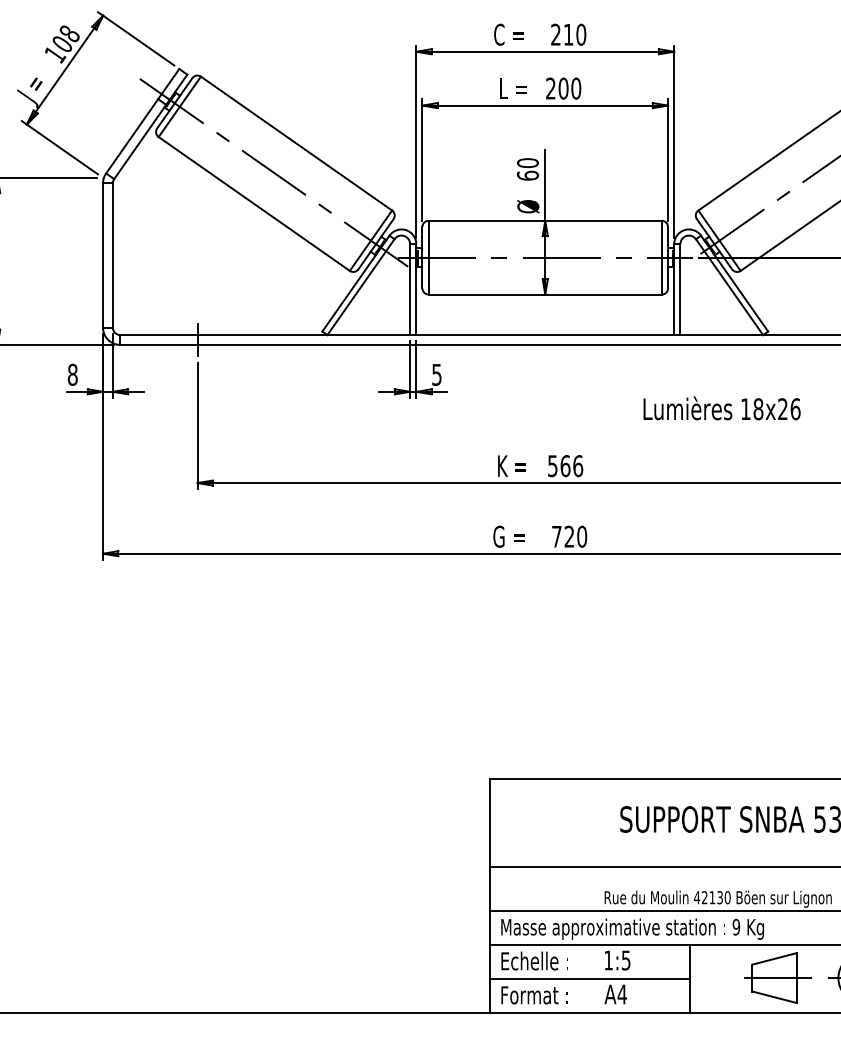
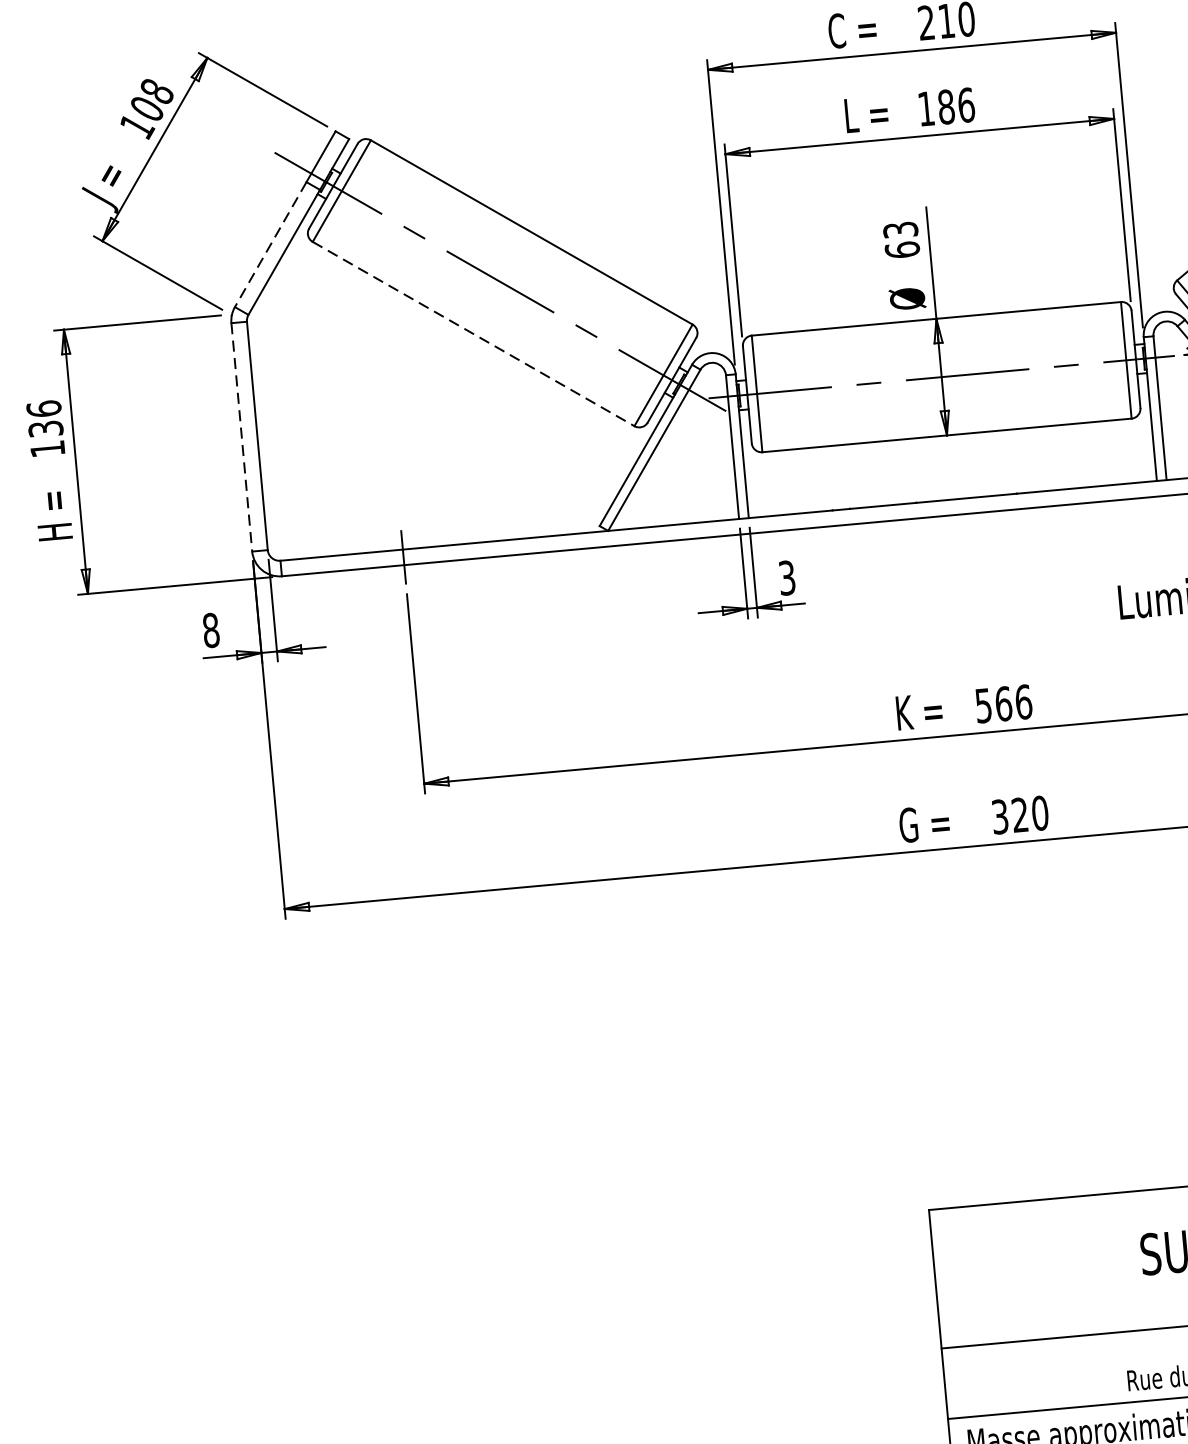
text: (563, 88) -> (946, 106), 200 -> 186
line: (131, 136) -> (269, 244), solid -> dashed
text: (528, 163) -> (901, 230), 60 -> 63
line: (254, 203) -> (473, 333), solid -> dashed
line: (103, 256) -> (242, 438), solid -> dashed
text: (436, 374) -> (786, 577), 5 -> 3
text: (556, 536) -> (999, 816), 720 -> 320

